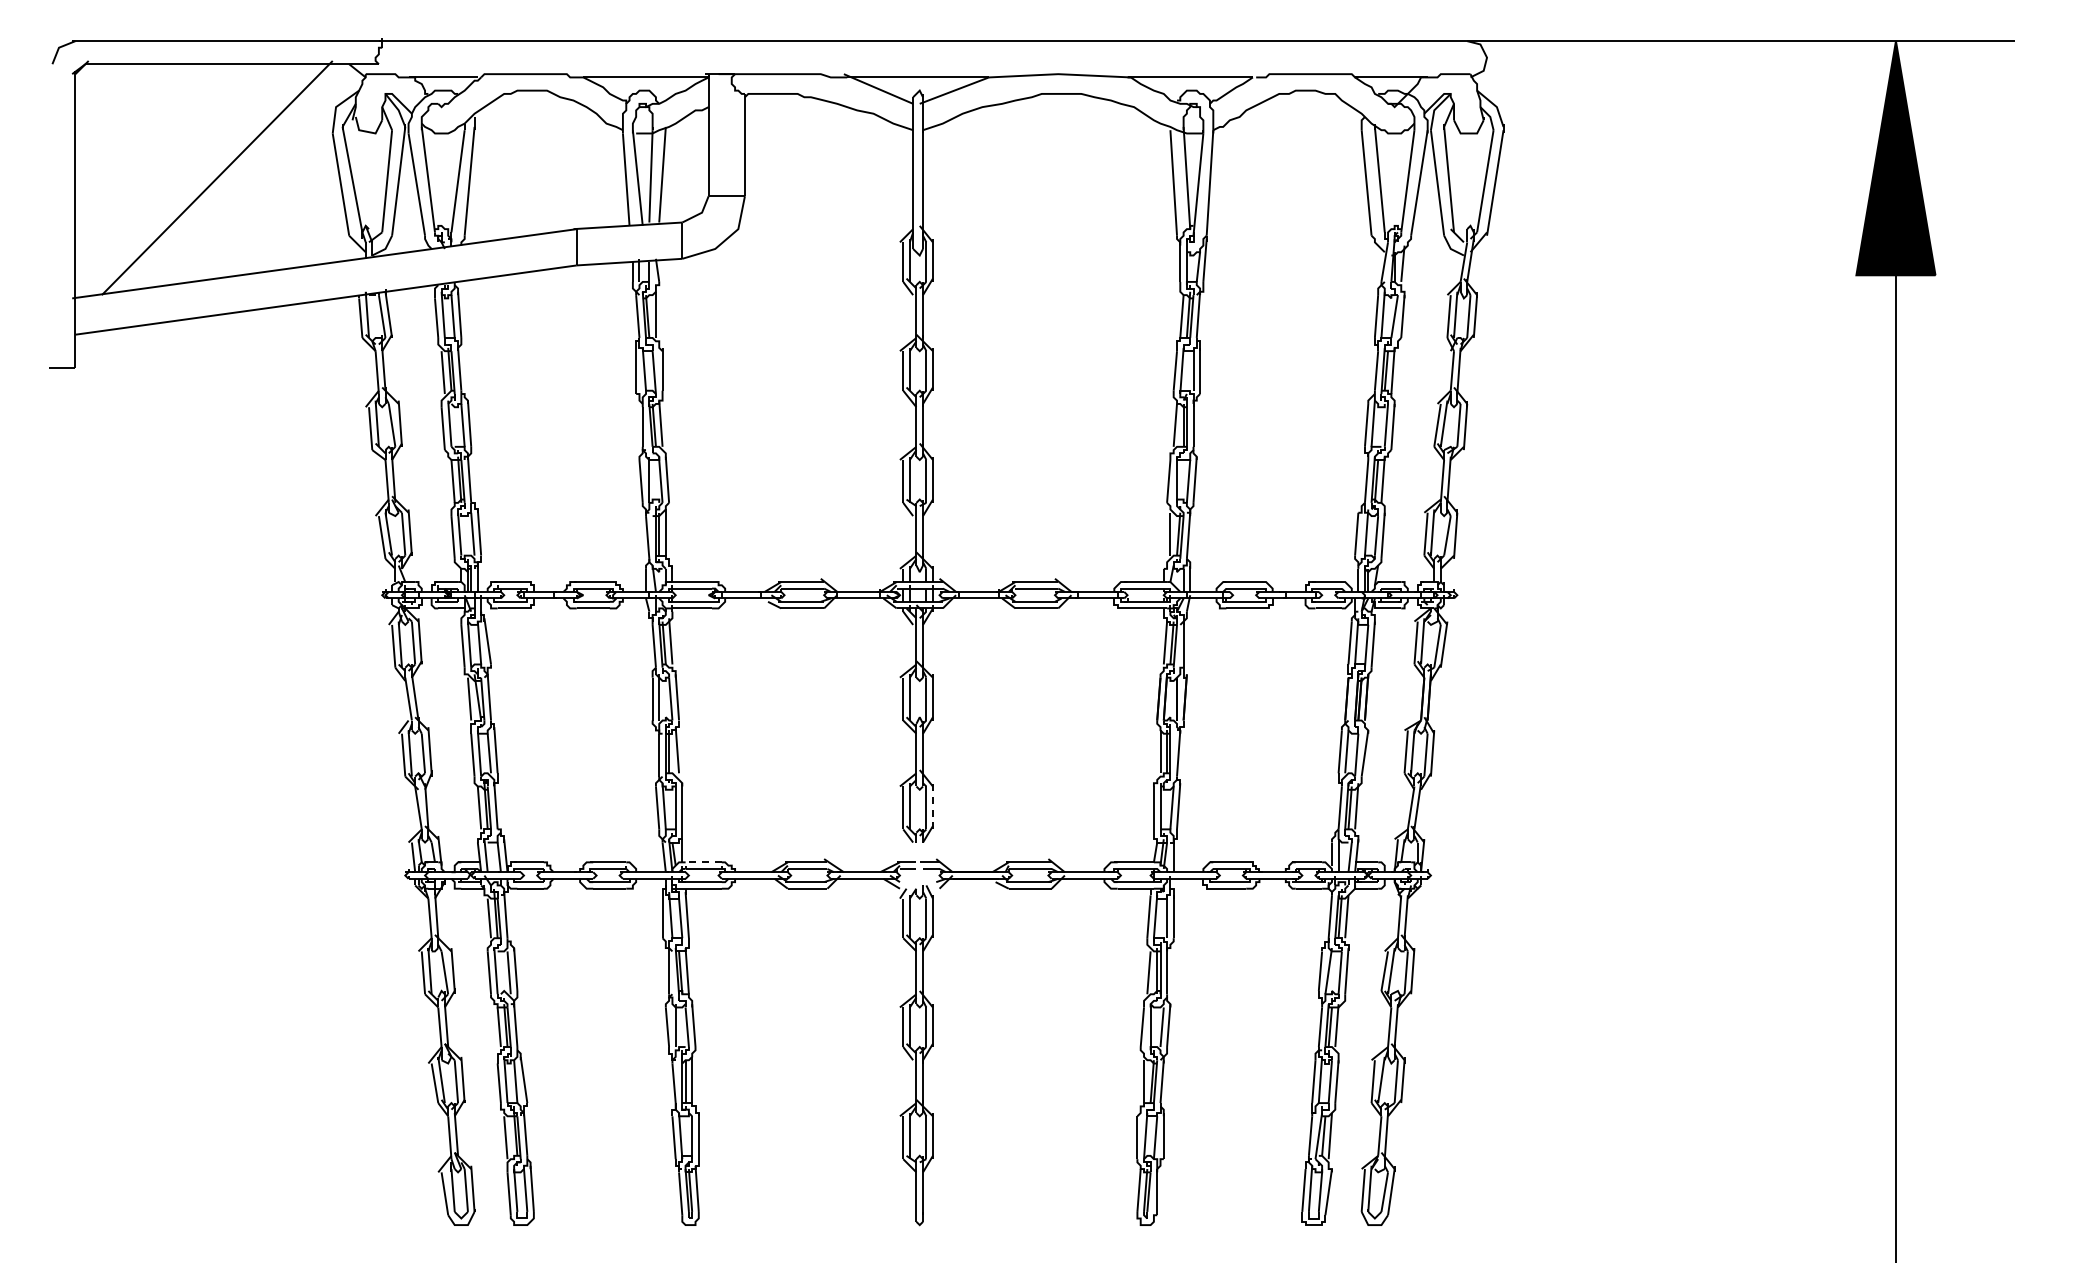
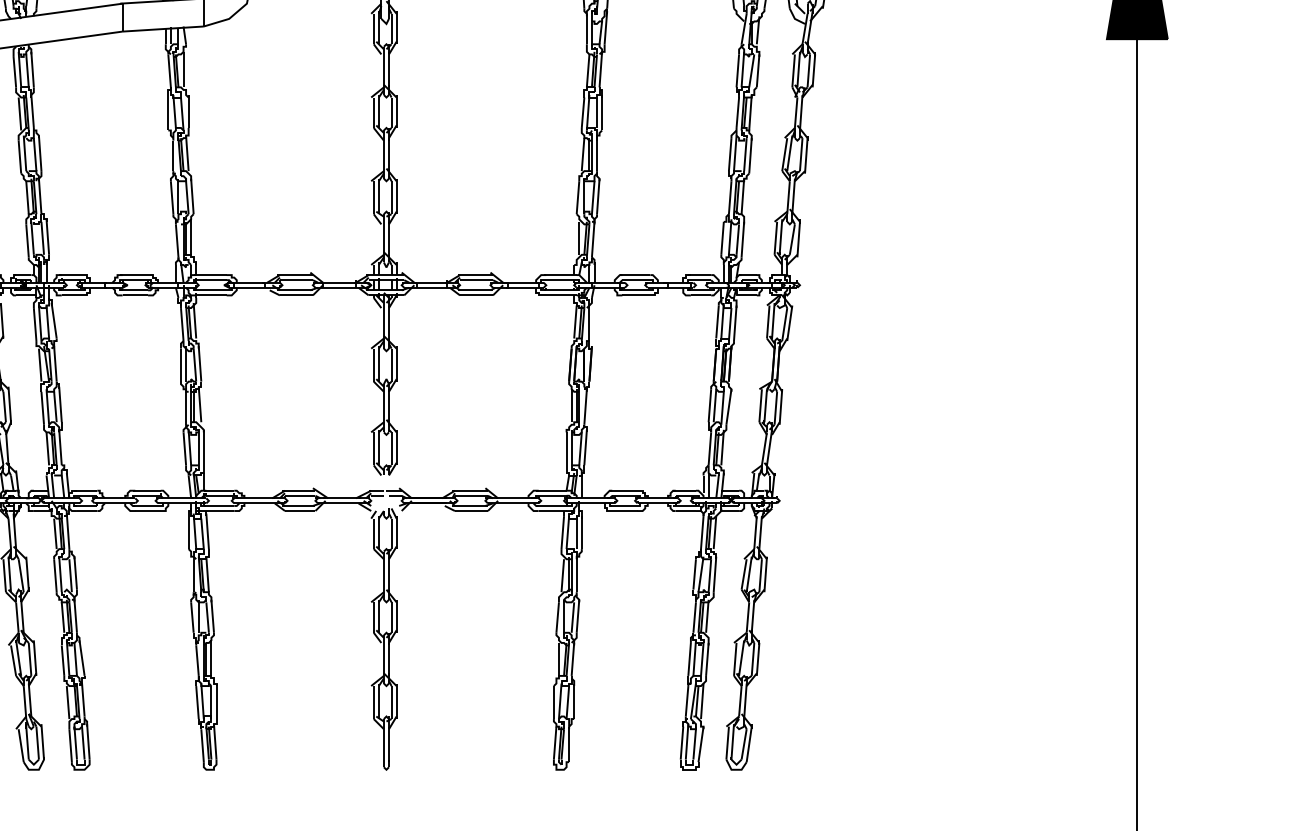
line: (932, 805) -> (396, 447), dashed -> solid
line: (702, 862) -> (219, 490), dashed -> solid

